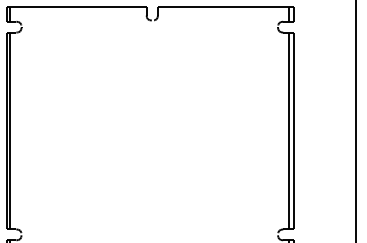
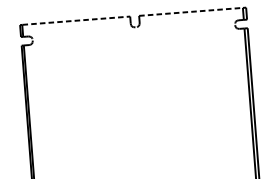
line: (78, 6) -> (76, 20), solid -> dashed
line: (223, 6) -> (190, 11), solid -> dashed

